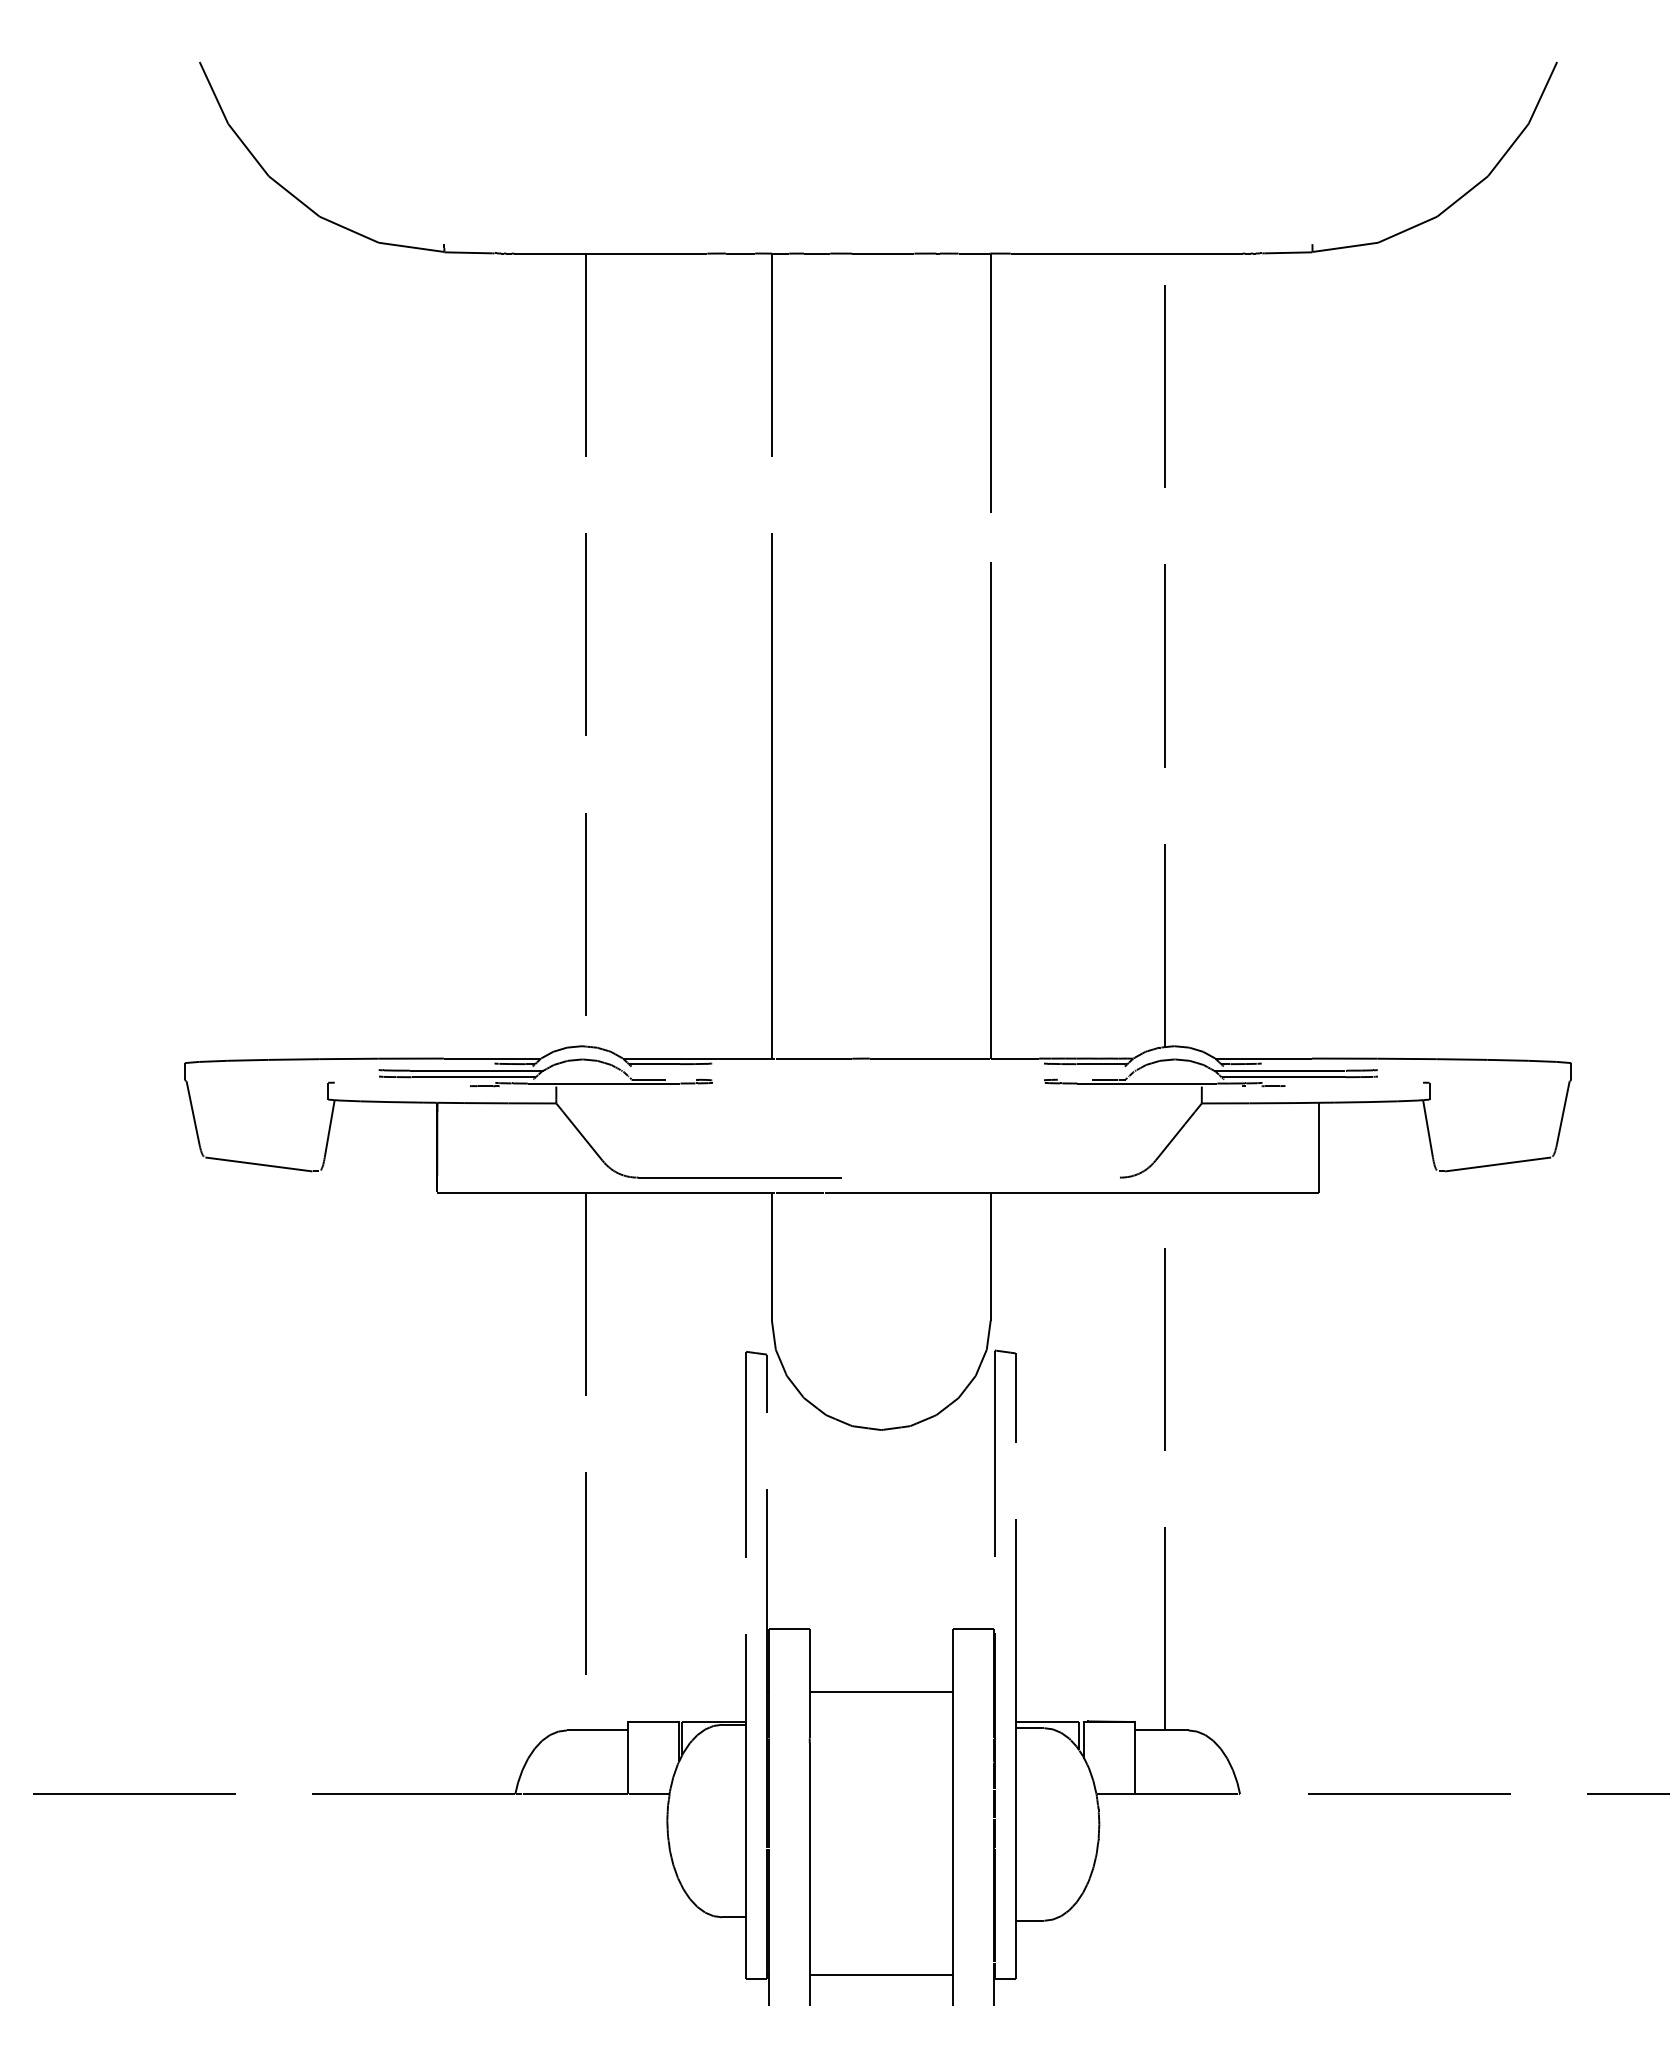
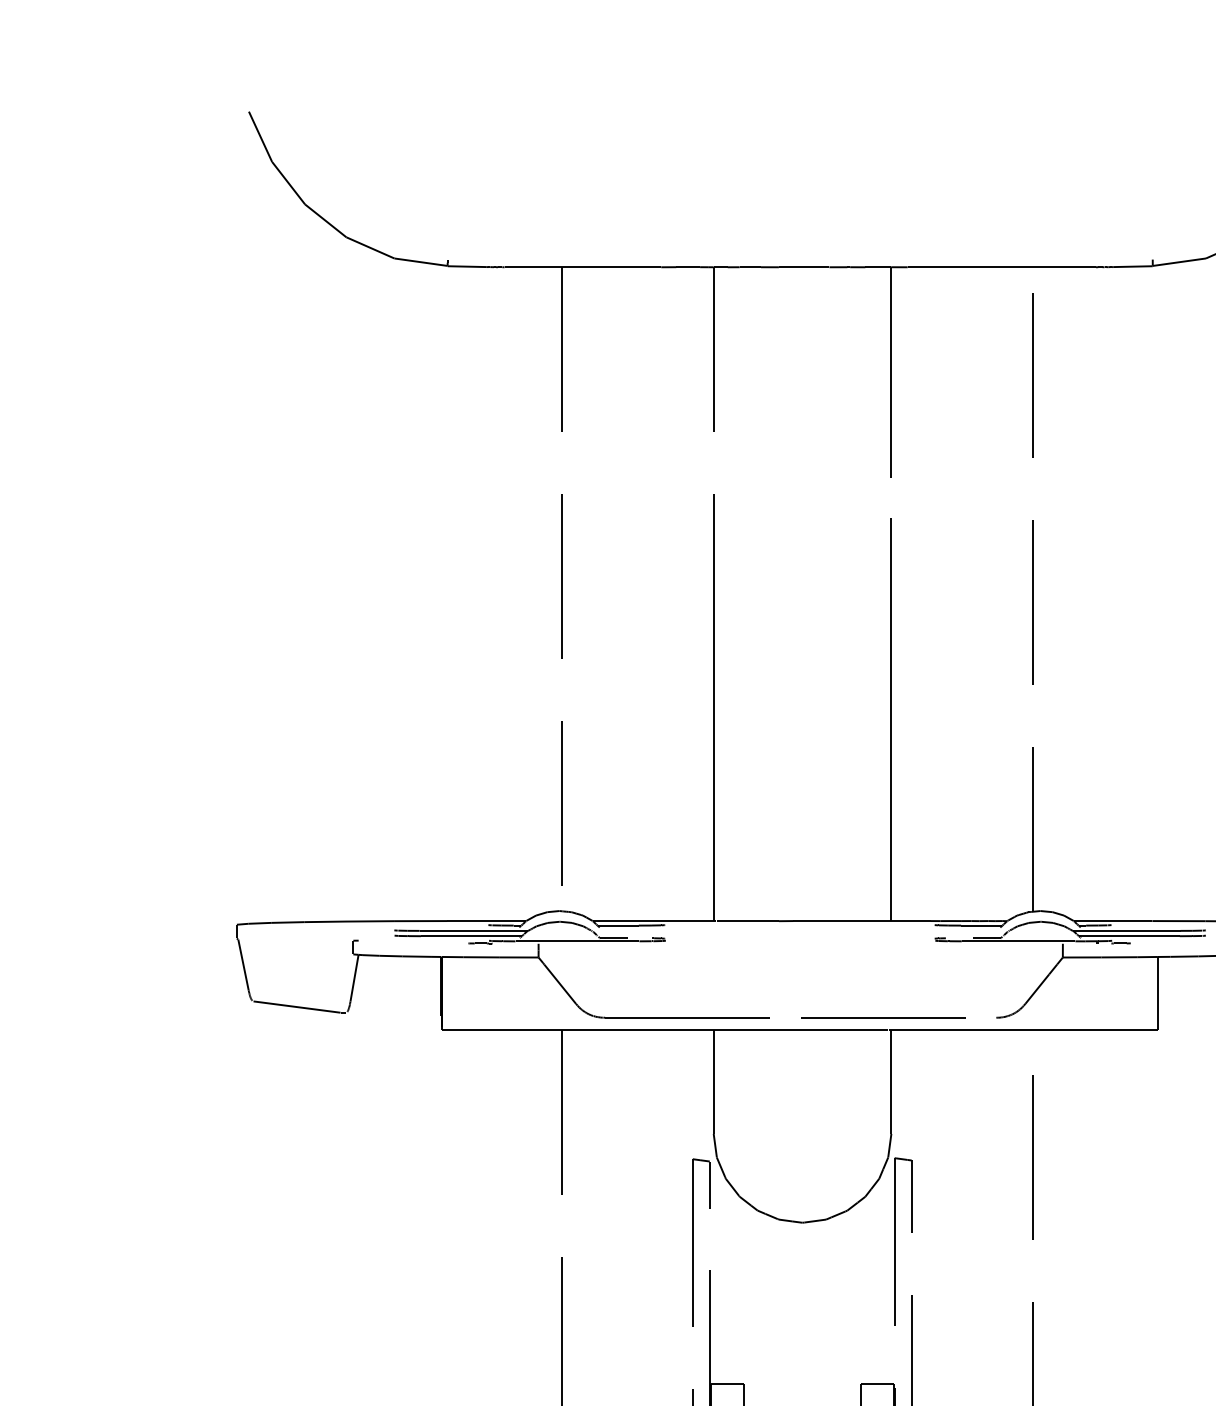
line: (980, 1177) -> (883, 1017), added

